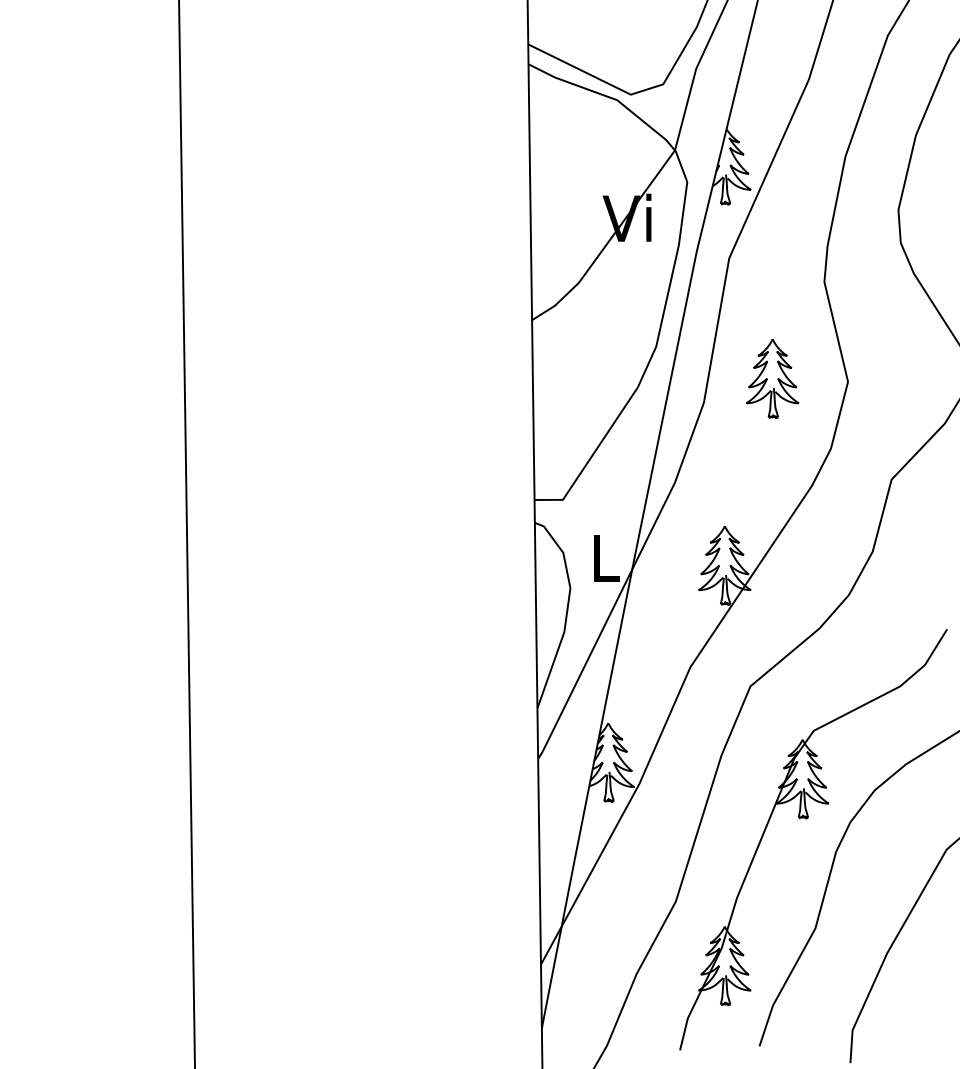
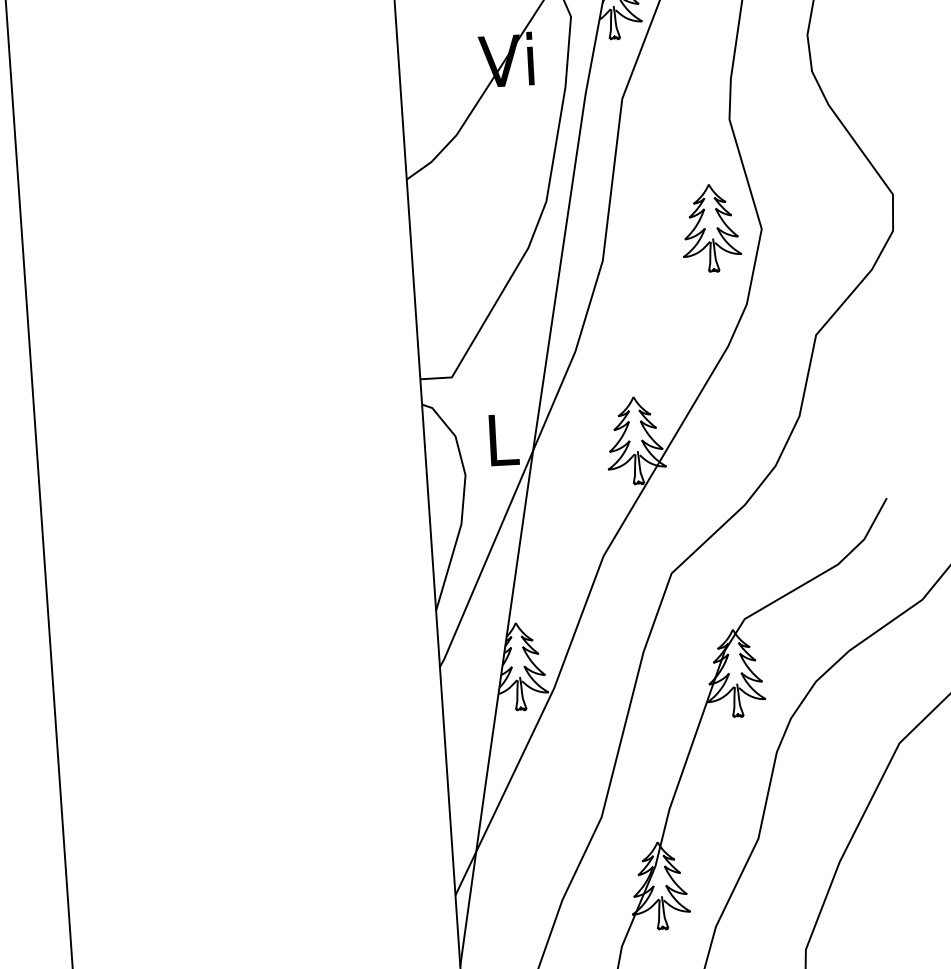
part: (772, 378) -> (710, 228), moved

